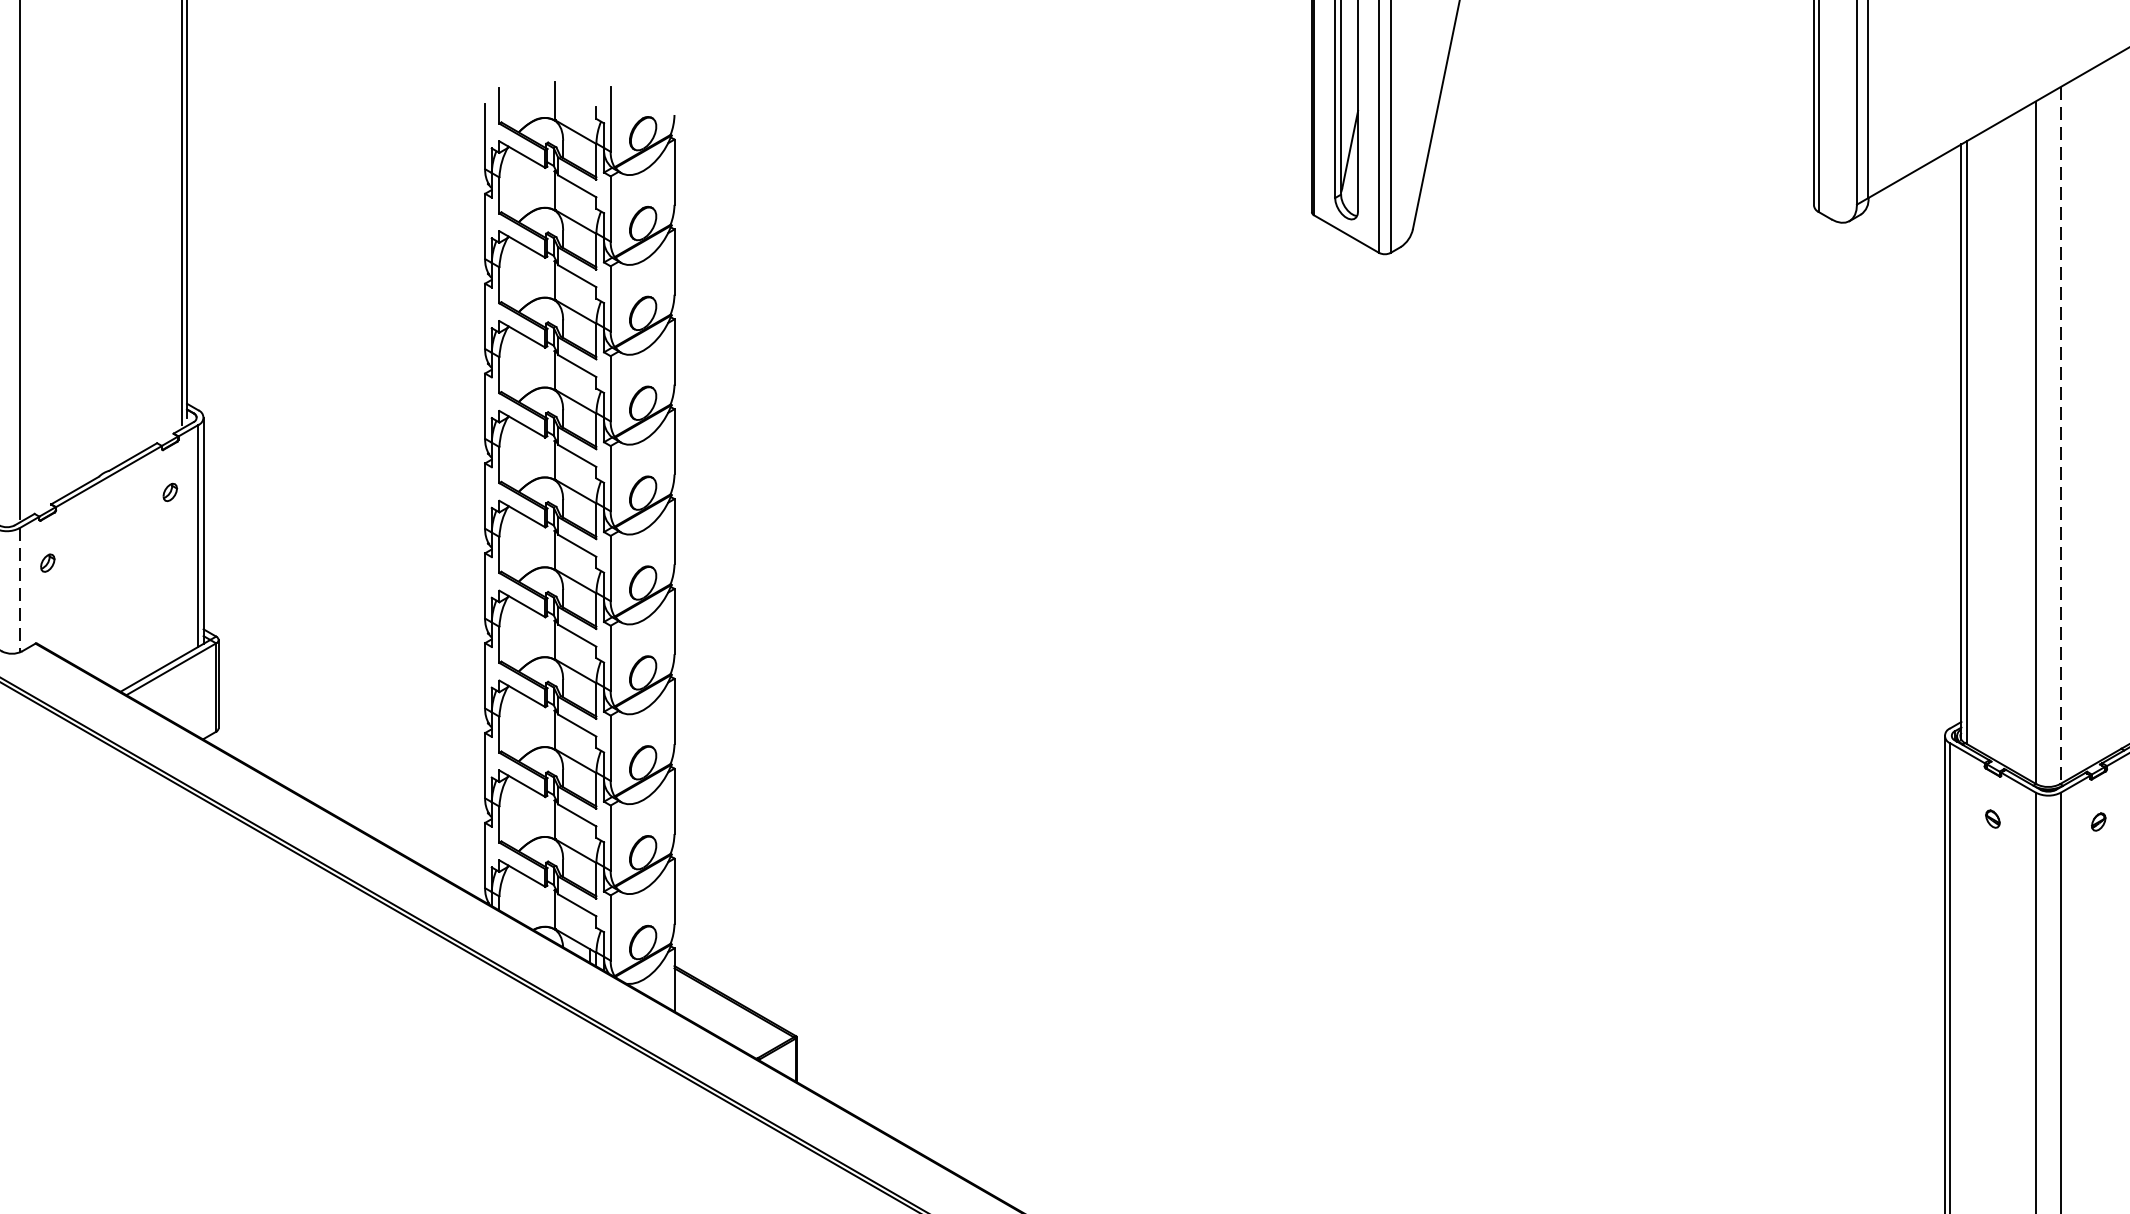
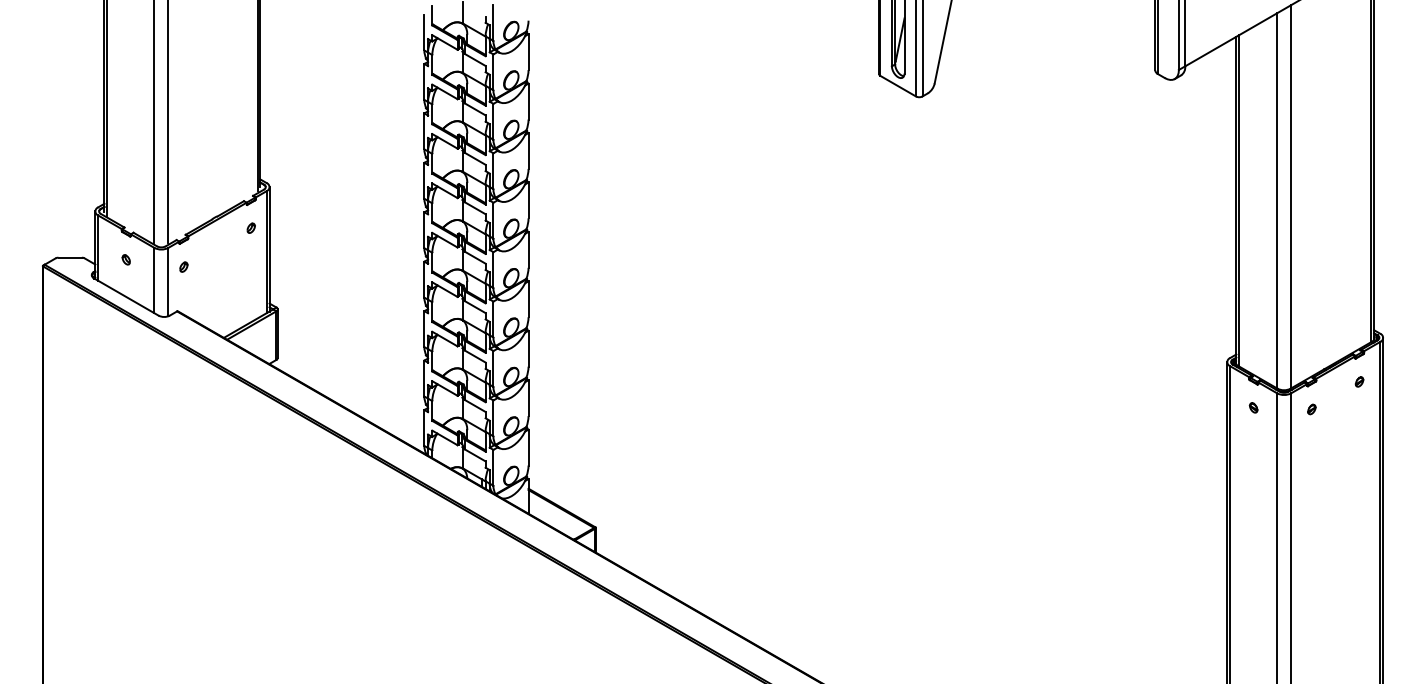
line: (2061, 434) -> (1291, 196), dashed -> solid
line: (19, 591) -> (168, 282), dashed -> solid

